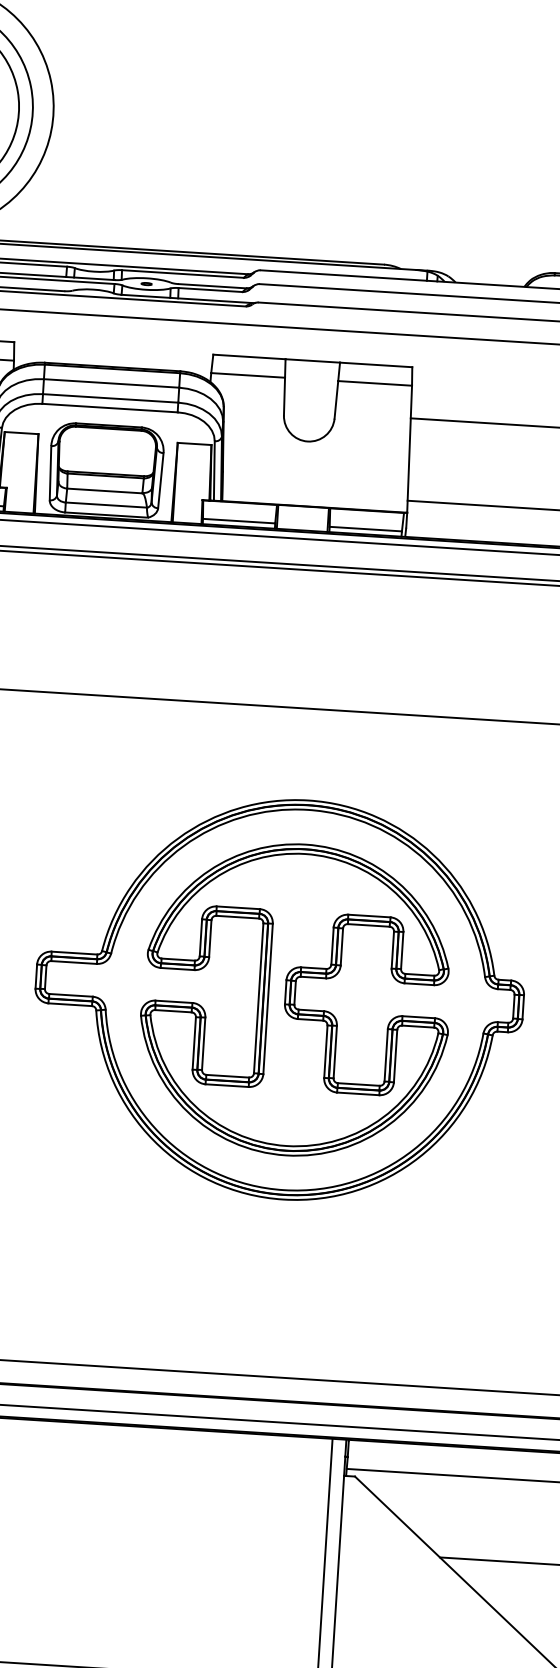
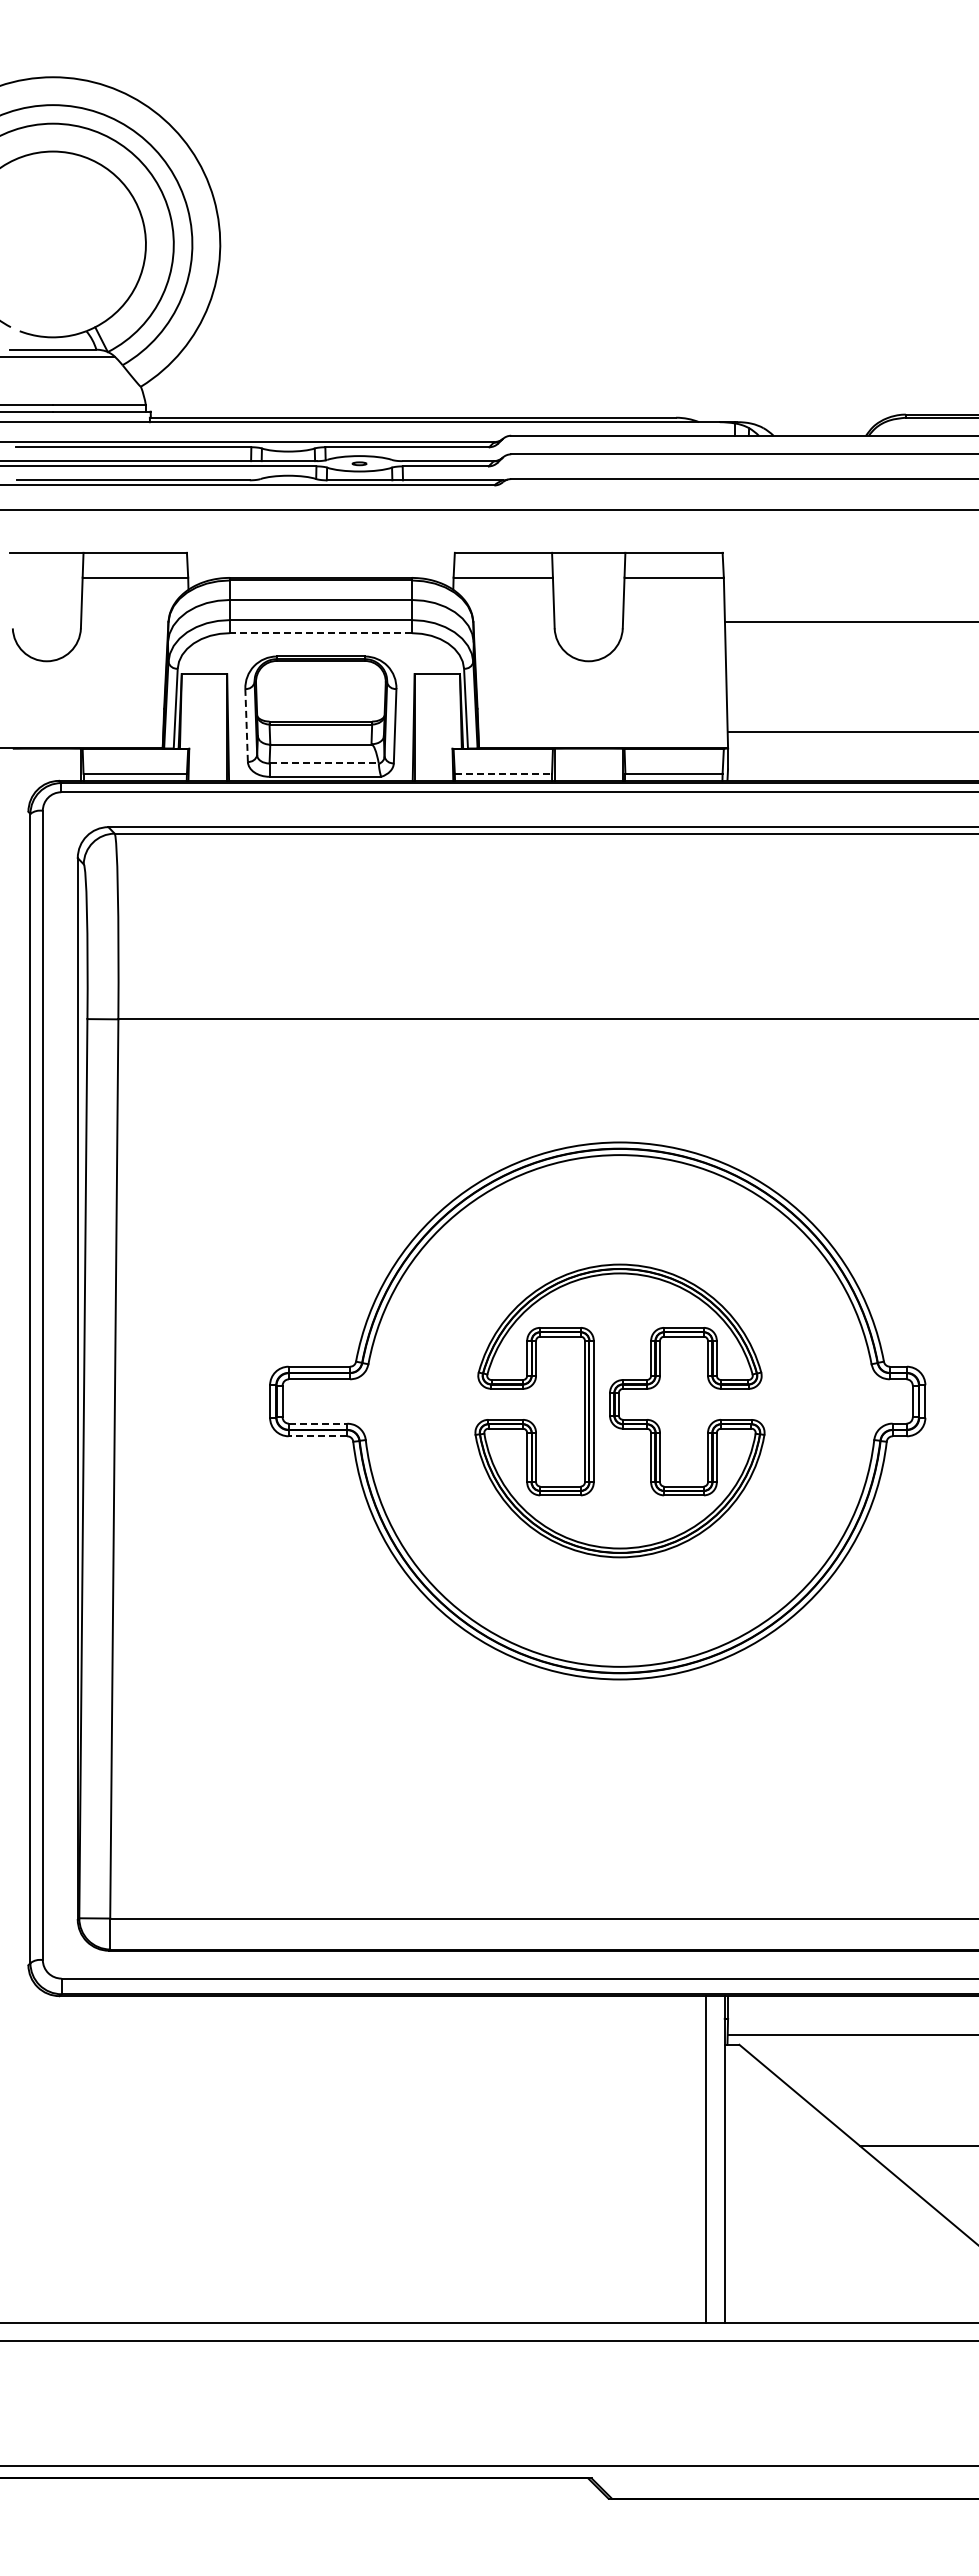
line: (109, 408) -> (320, 633), solid -> dashed
line: (50, 472) -> (246, 724), solid -> dashed
line: (106, 505) -> (324, 763), solid -> dashed
line: (239, 520) -> (503, 773), solid -> dashed
line: (71, 995) -> (318, 1423), solid -> dashed
part: (295, 999) -> (619, 1410), size x0.7
line: (69, 1004) -> (317, 1436), solid -> dashed

